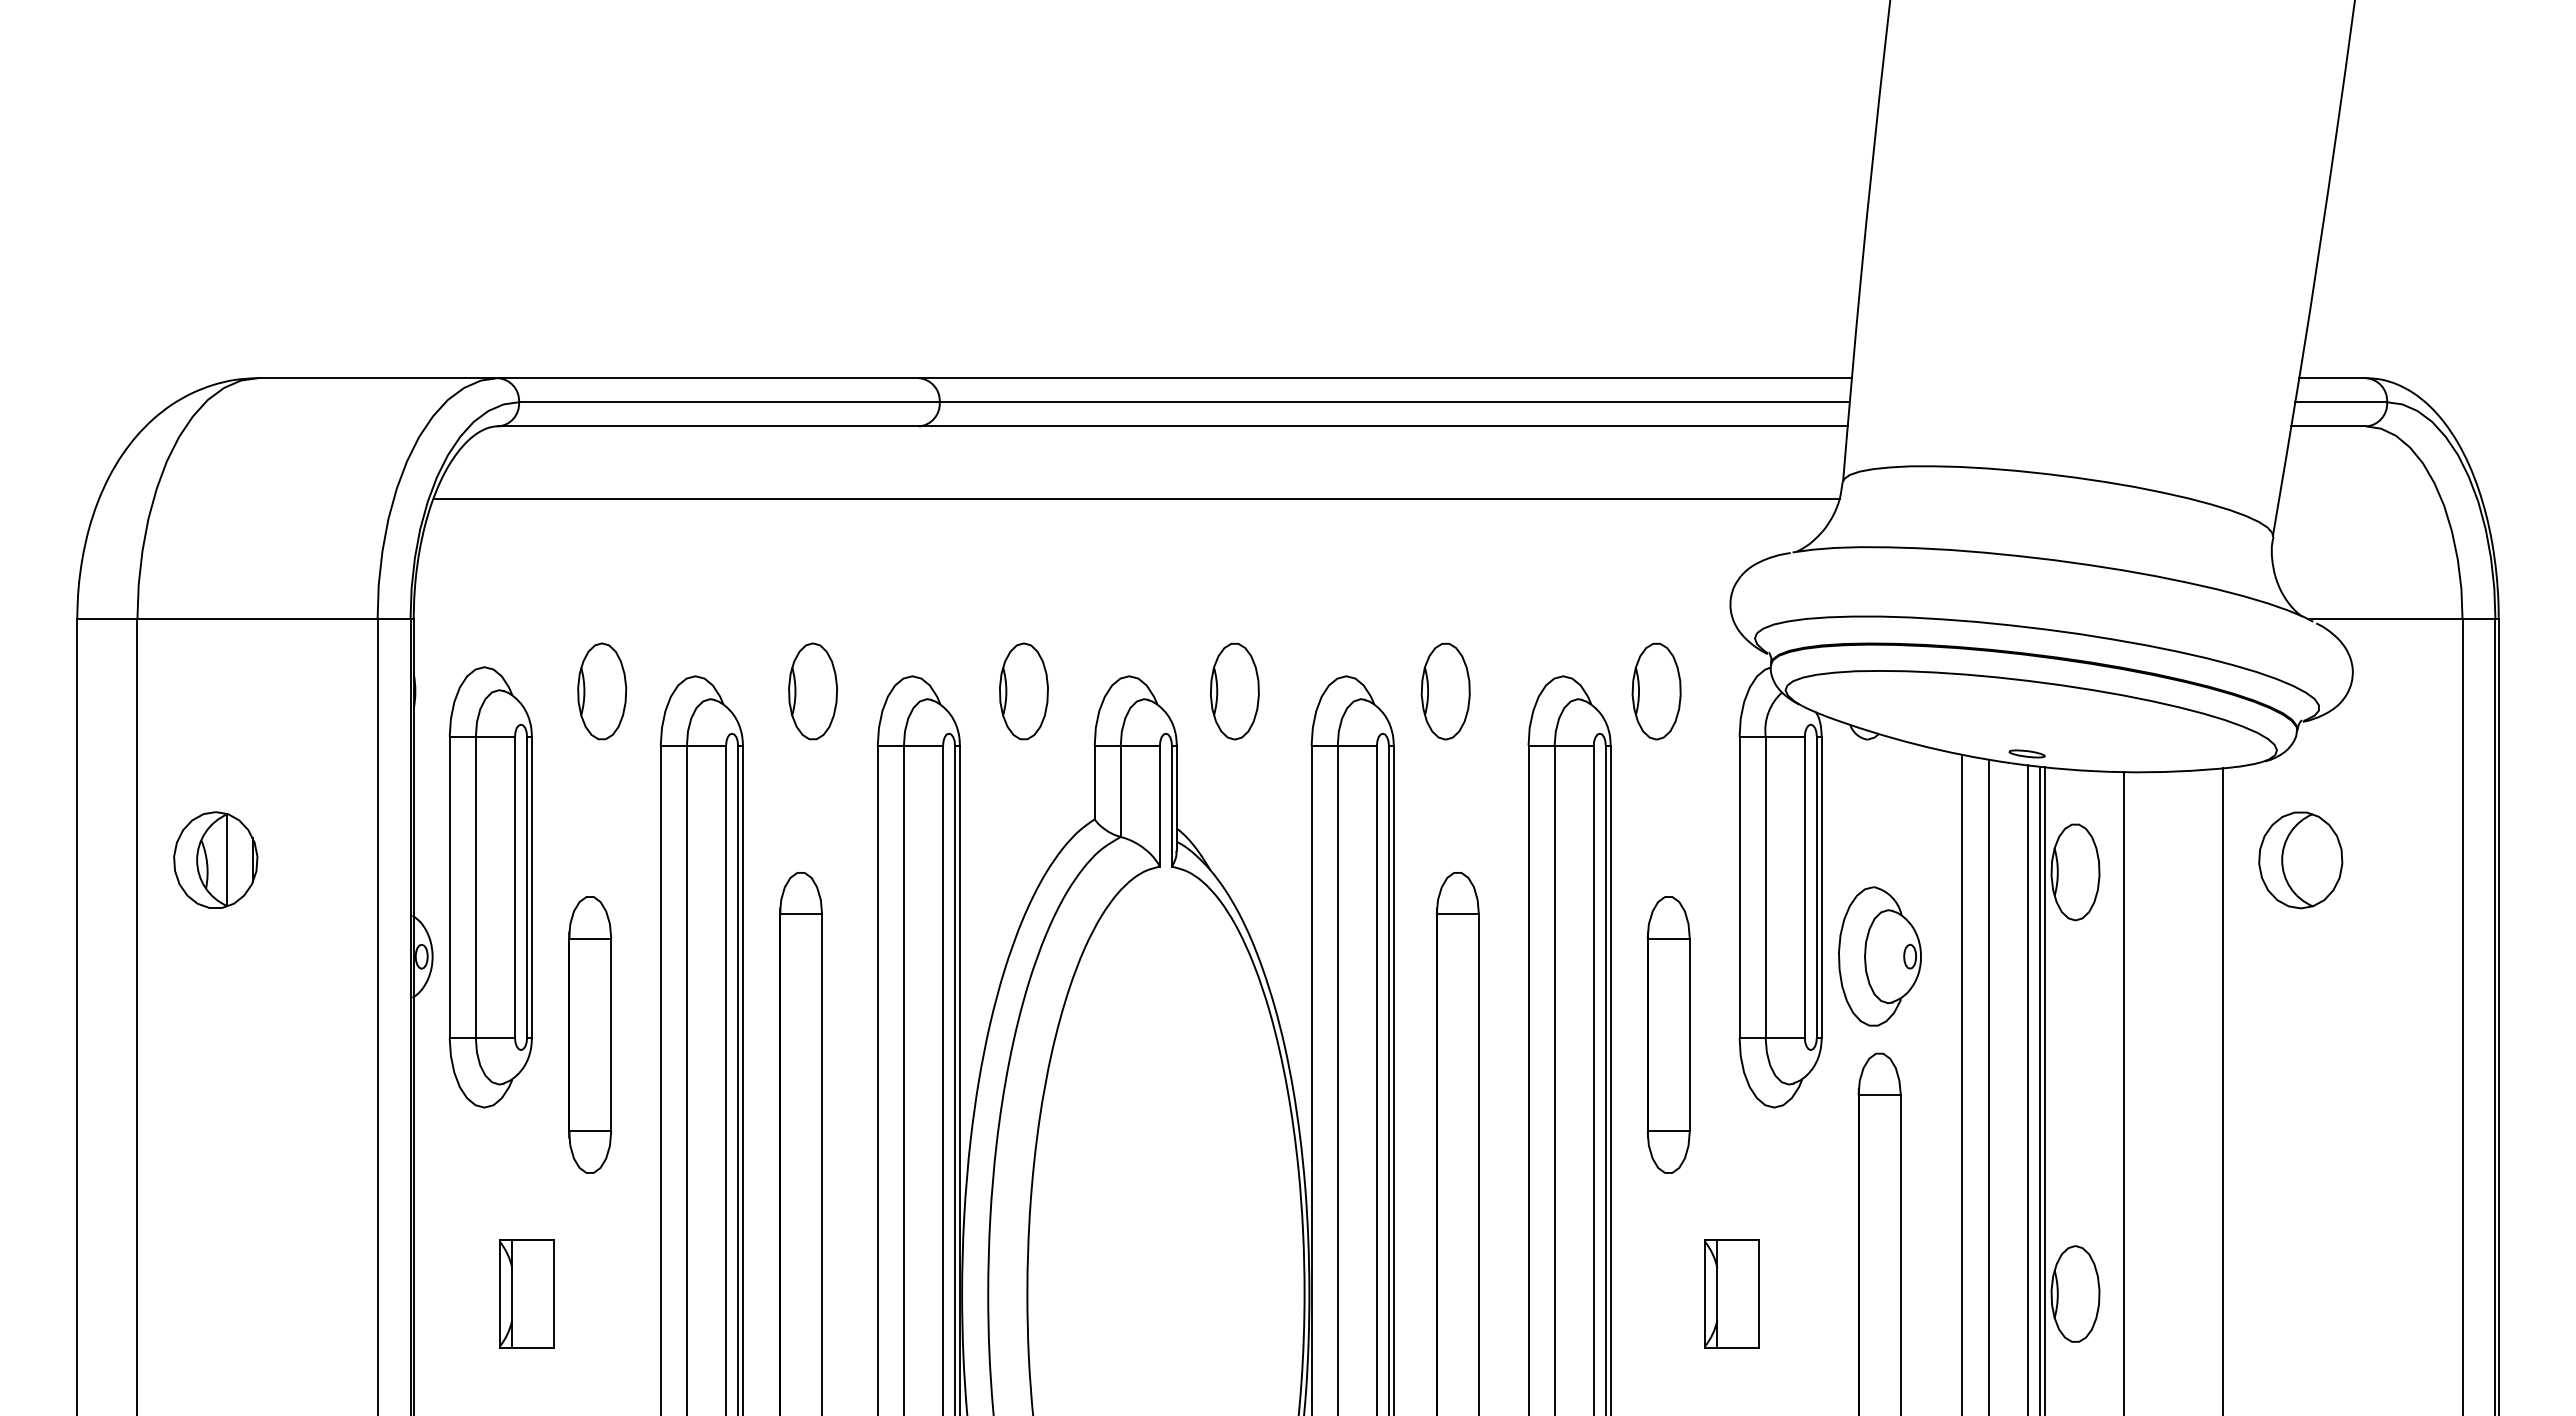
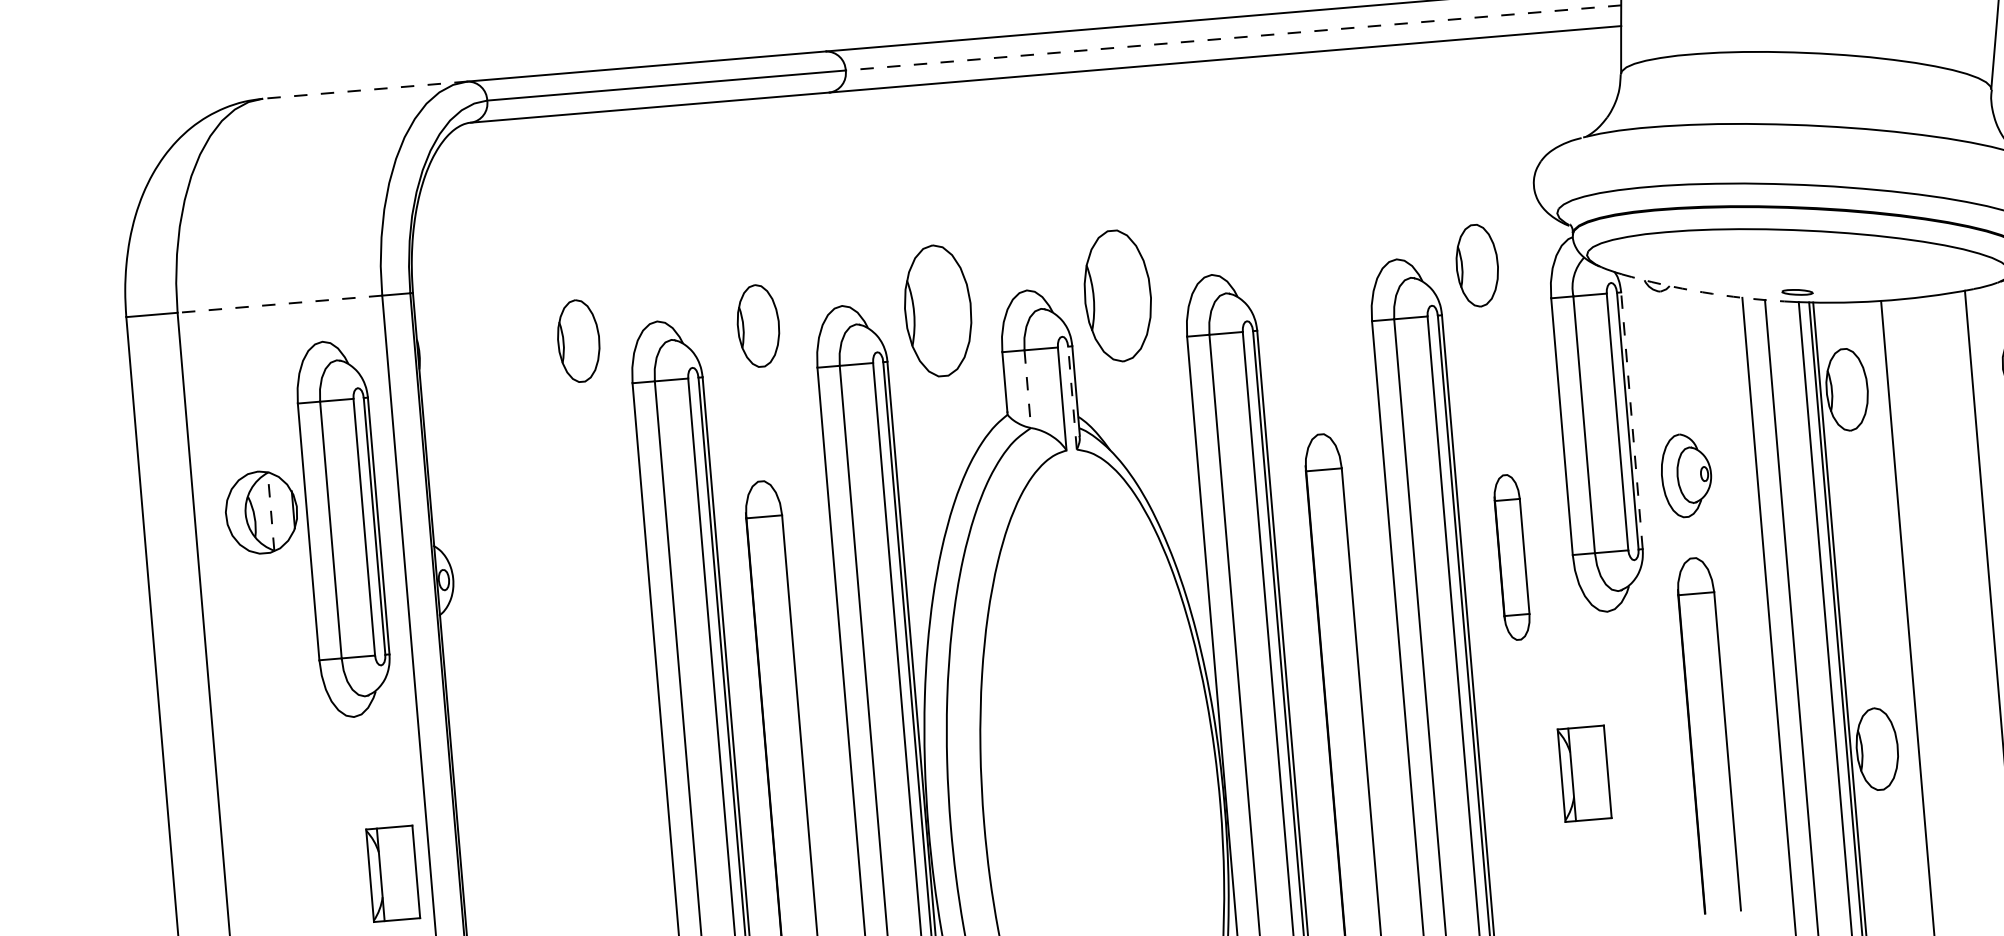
line: (377, 378) -> (364, 90), solid -> dashed
line: (1394, 402) -> (1233, 38), solid -> dashed
line: (1136, 498) -> (1020, 138), removed
line: (257, 619) -> (279, 304), solid -> dashed
part: (1023, 691) -> (937, 310), size x1.6
part: (1234, 691) -> (1117, 295), size x1.6
part: (1445, 691) -> (1297, 280), removed
arc: (1916, 744) -> (1702, 292), solid -> dashed
line: (1120, 791) -> (1027, 389), solid -> dashed
line: (1171, 805) -> (1072, 397), solid -> dashed
line: (226, 860) -> (270, 512), solid -> dashed
part: (490, 887) -> (343, 529), moved
line: (1821, 887) -> (1631, 420), solid -> dashed
part: (1879, 956) -> (1686, 475), size x0.7
part: (589, 1034) -> (592, 634), removed
part: (1668, 1034) -> (1511, 557), size x0.7
part: (526, 1293) -> (392, 873), moved

